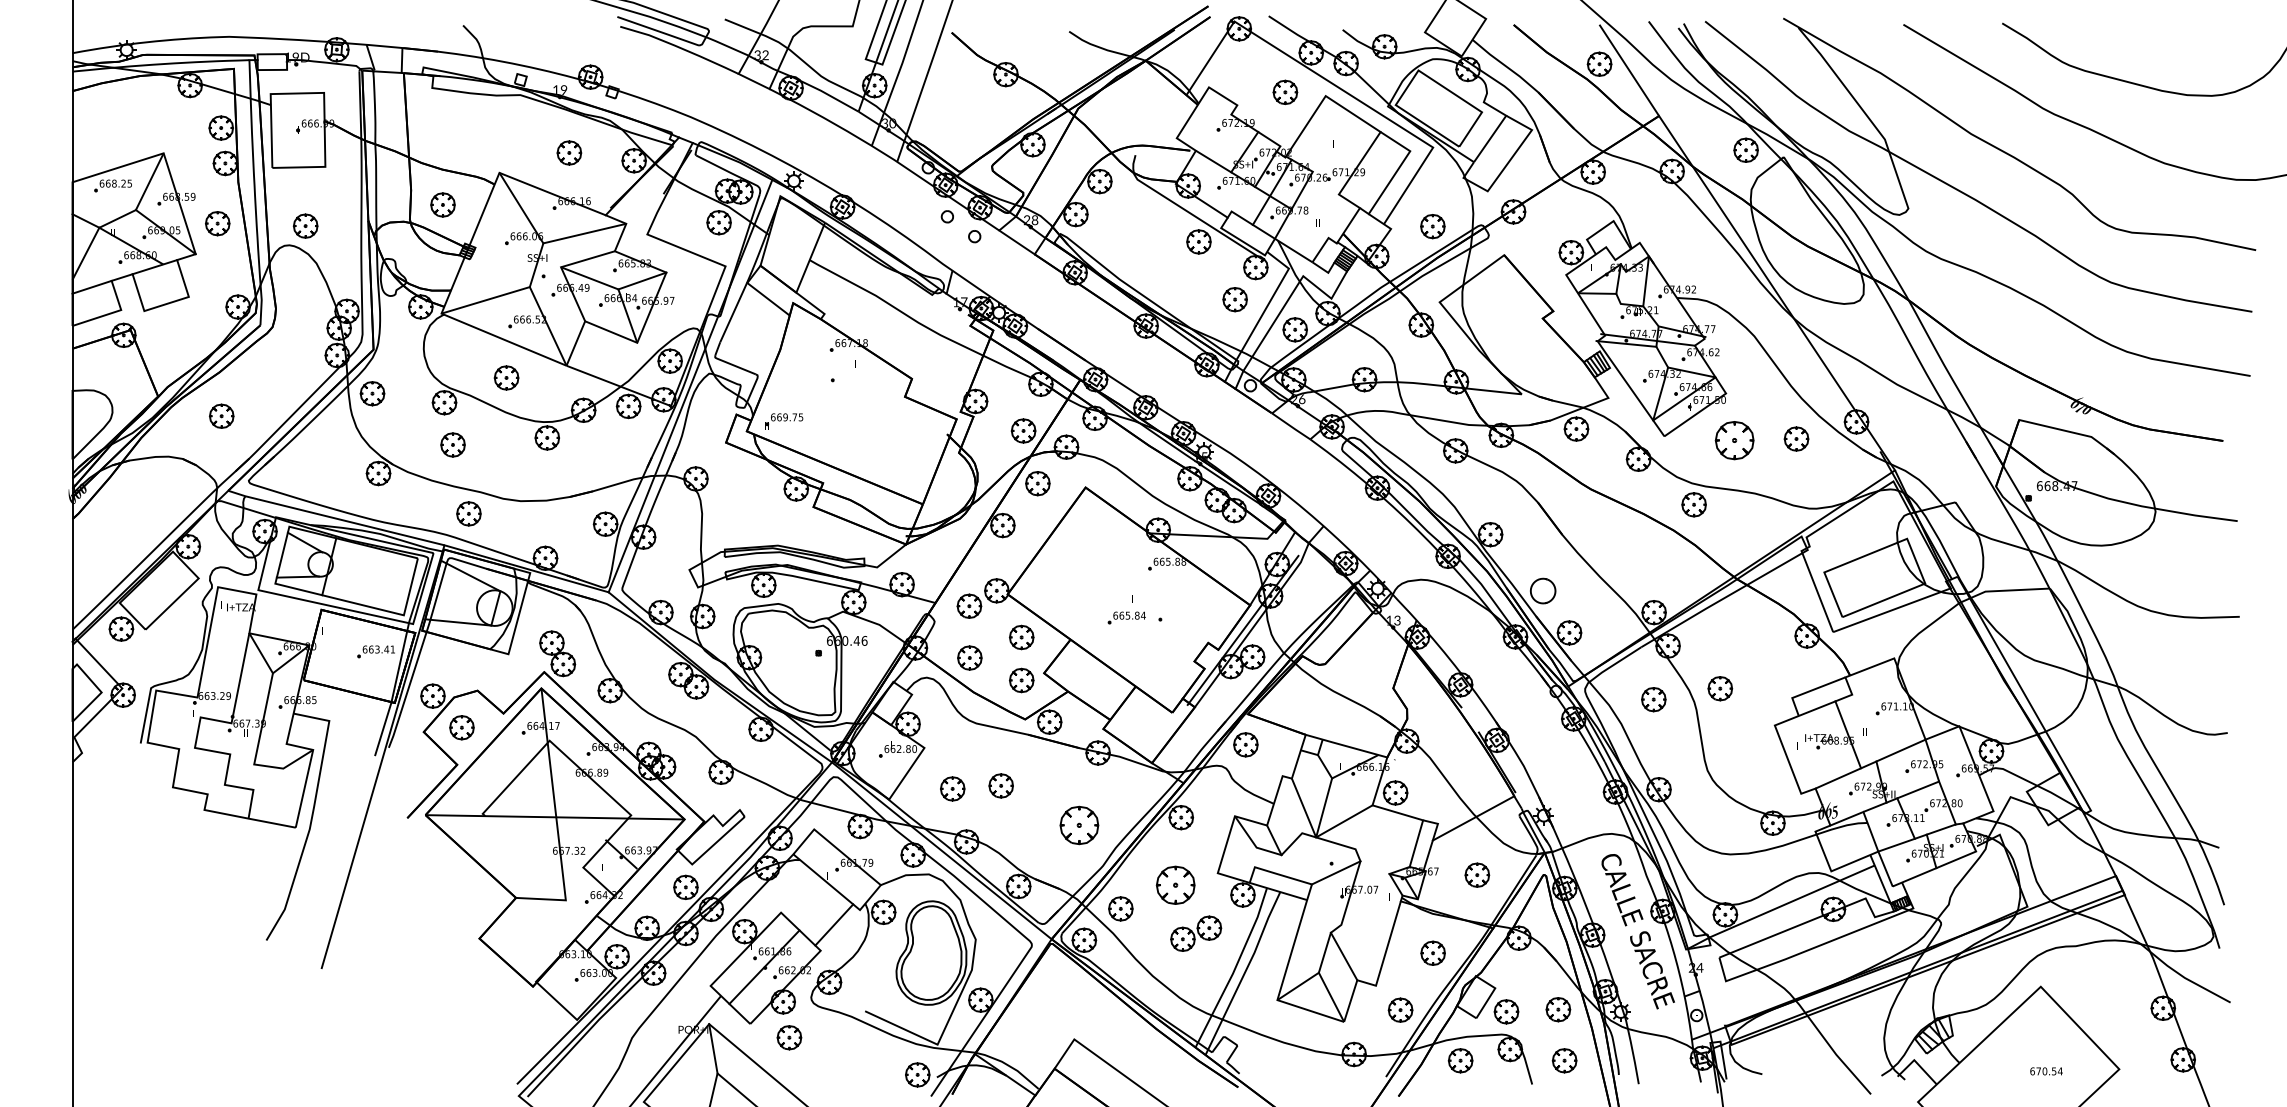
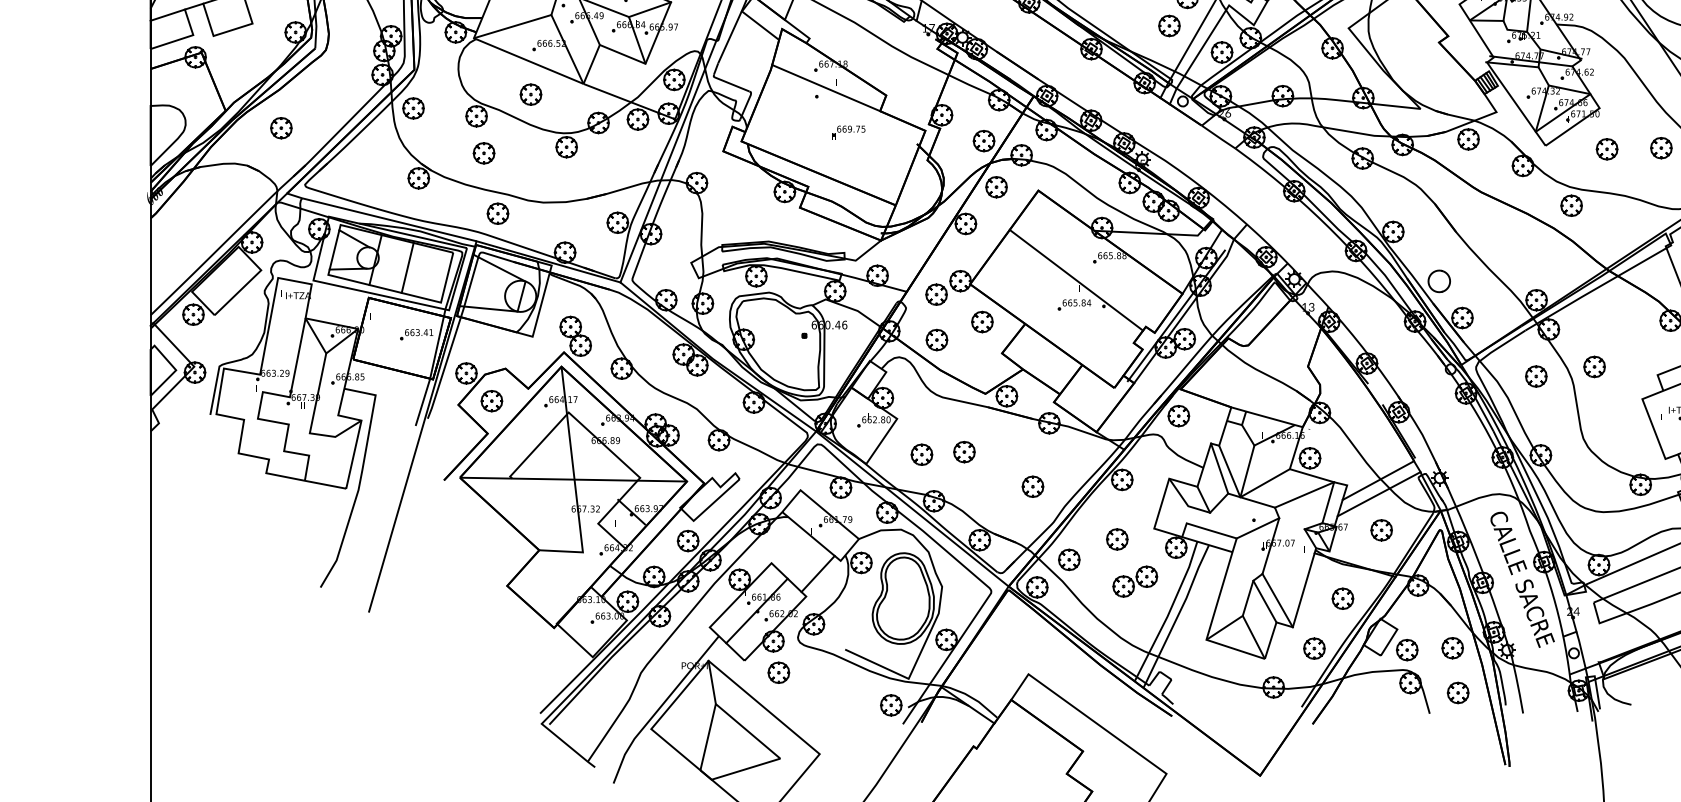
line: (843, 370) -> (826, 88), added
part: (784, 421) -> (849, 132), moved
part: (1734, 439) -> (1607, 148), size x0.62
line: (365, 575) -> (407, 267), added
line: (1128, 589) -> (1075, 280), added
part: (1021, 680) -> (982, 359), removed
line: (1292, 804) -> (1219, 468), added
part: (1079, 825) -> (1033, 486), size x0.62
line: (1474, 833) -> (1379, 493), added
line: (1389, 834) -> (1304, 494), added
part: (1175, 885) -> (1117, 539), size x0.62
line: (1358, 954) -> (1277, 599), added
part: (1460, 1060) -> (1366, 692), removed

